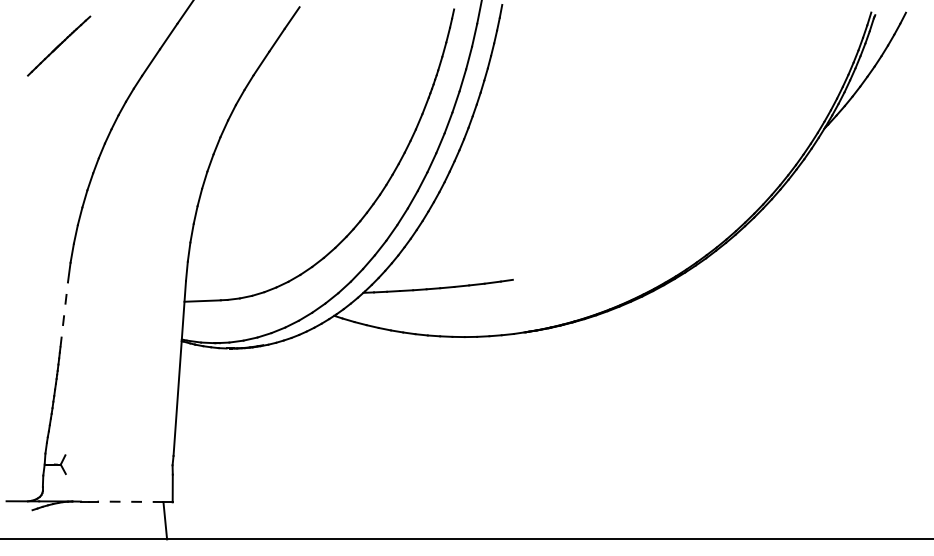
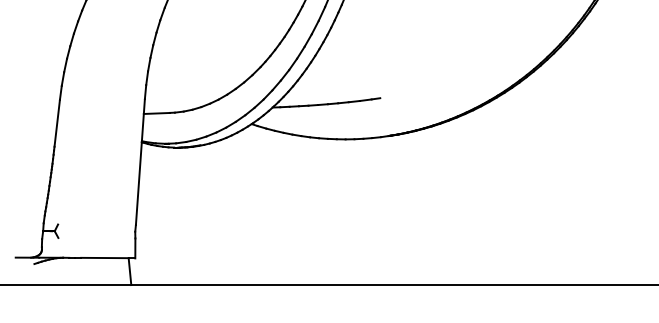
line: (64, 314) -> (57, 123), dashed -> solid
line: (130, 501) -> (104, 257), dashed -> solid

